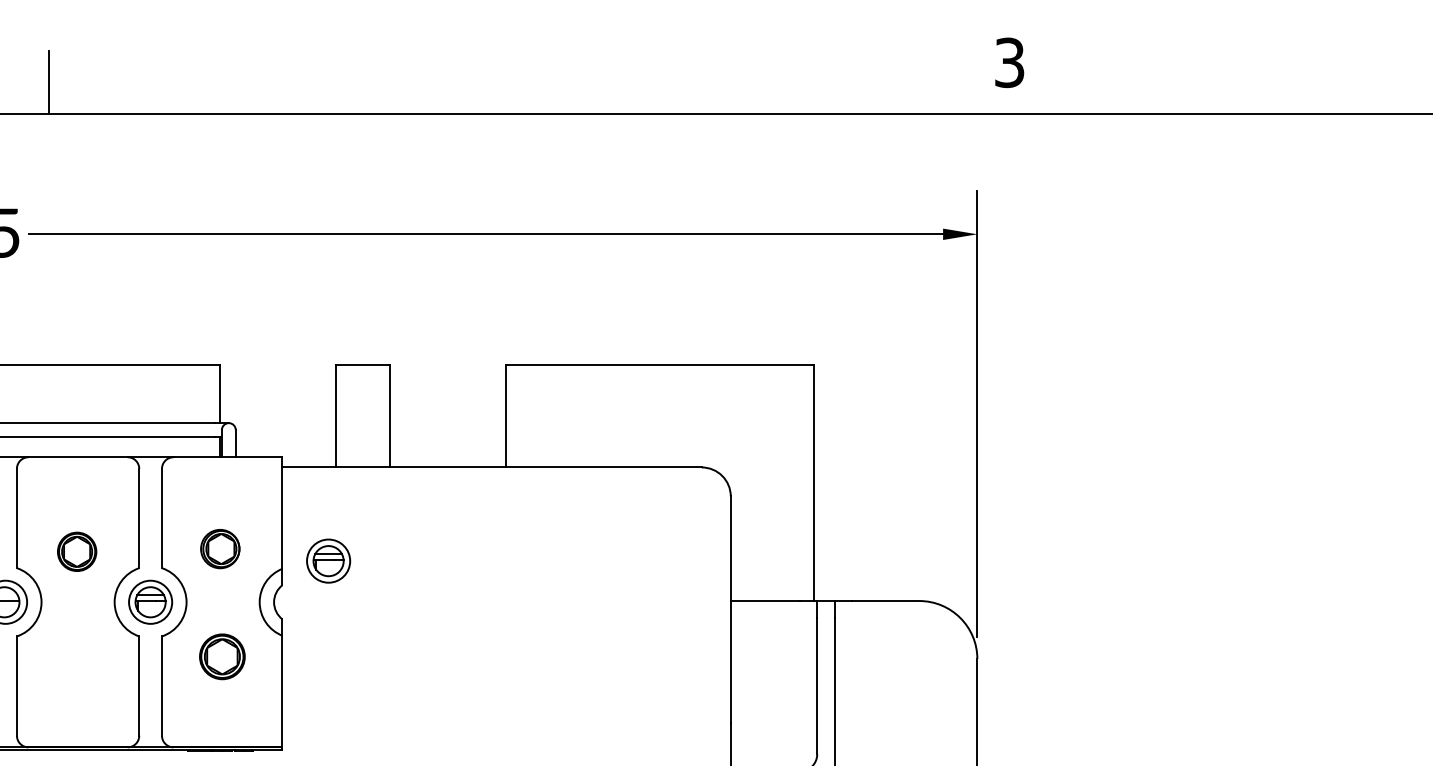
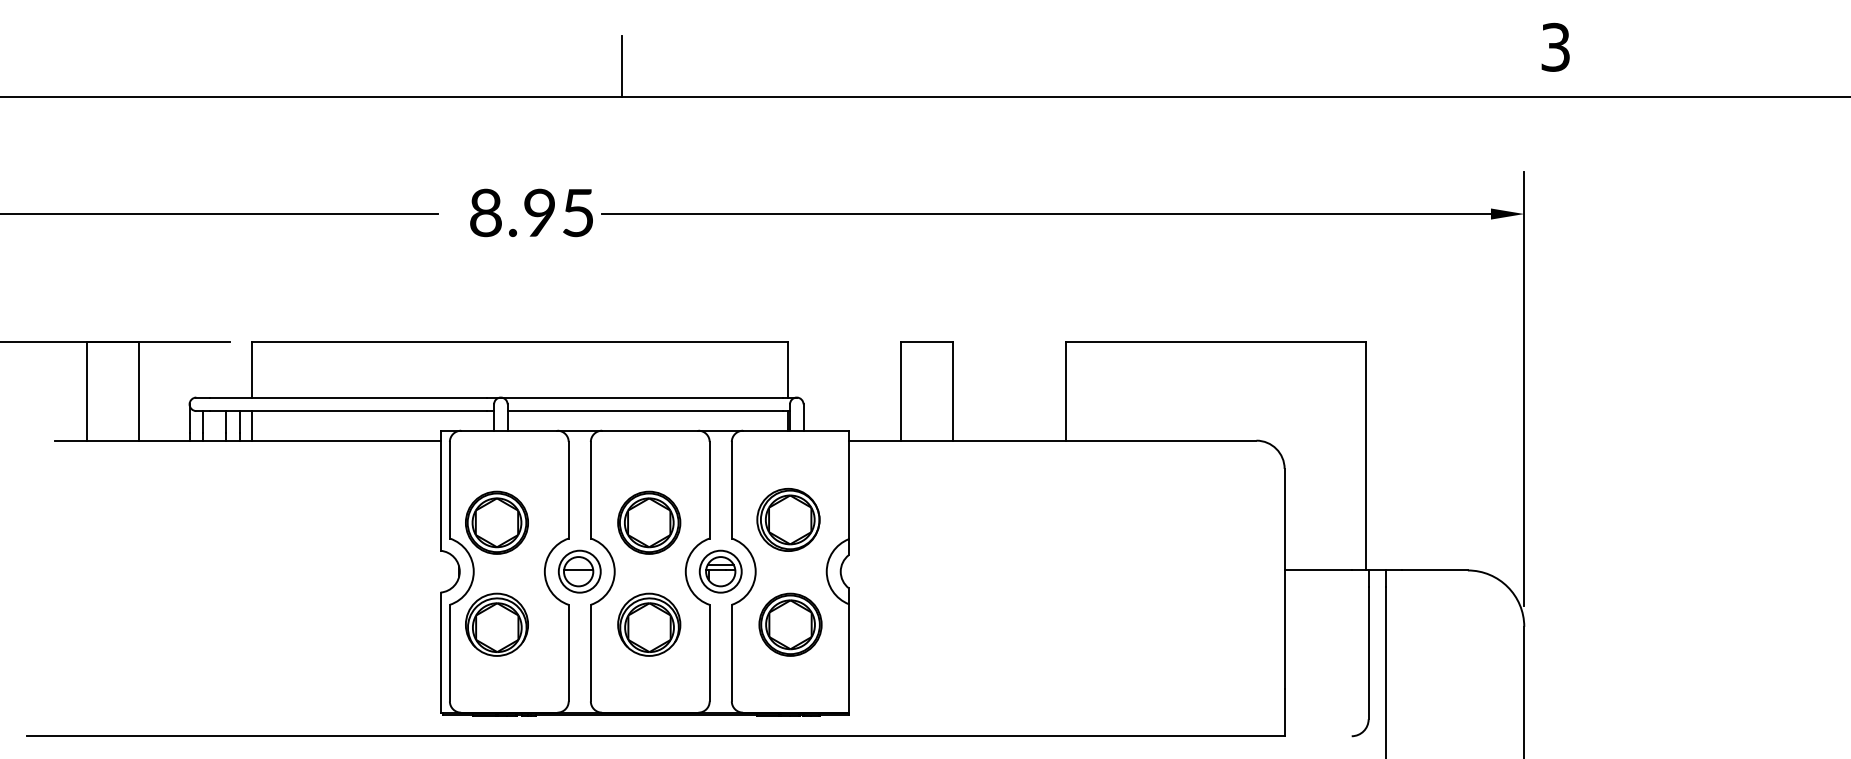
part: (220, 548) -> (788, 519), size x1.67
part: (77, 551) -> (649, 522), size x1.67
part: (328, 560) -> (893, 531), removed
part: (77, 656) -> (649, 624), added
part: (222, 656) -> (790, 624), size x1.43

